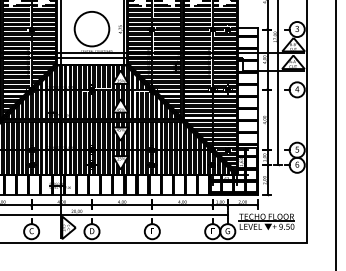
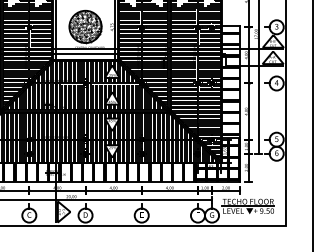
hatch: (91, 28) -> (85, 26), added

